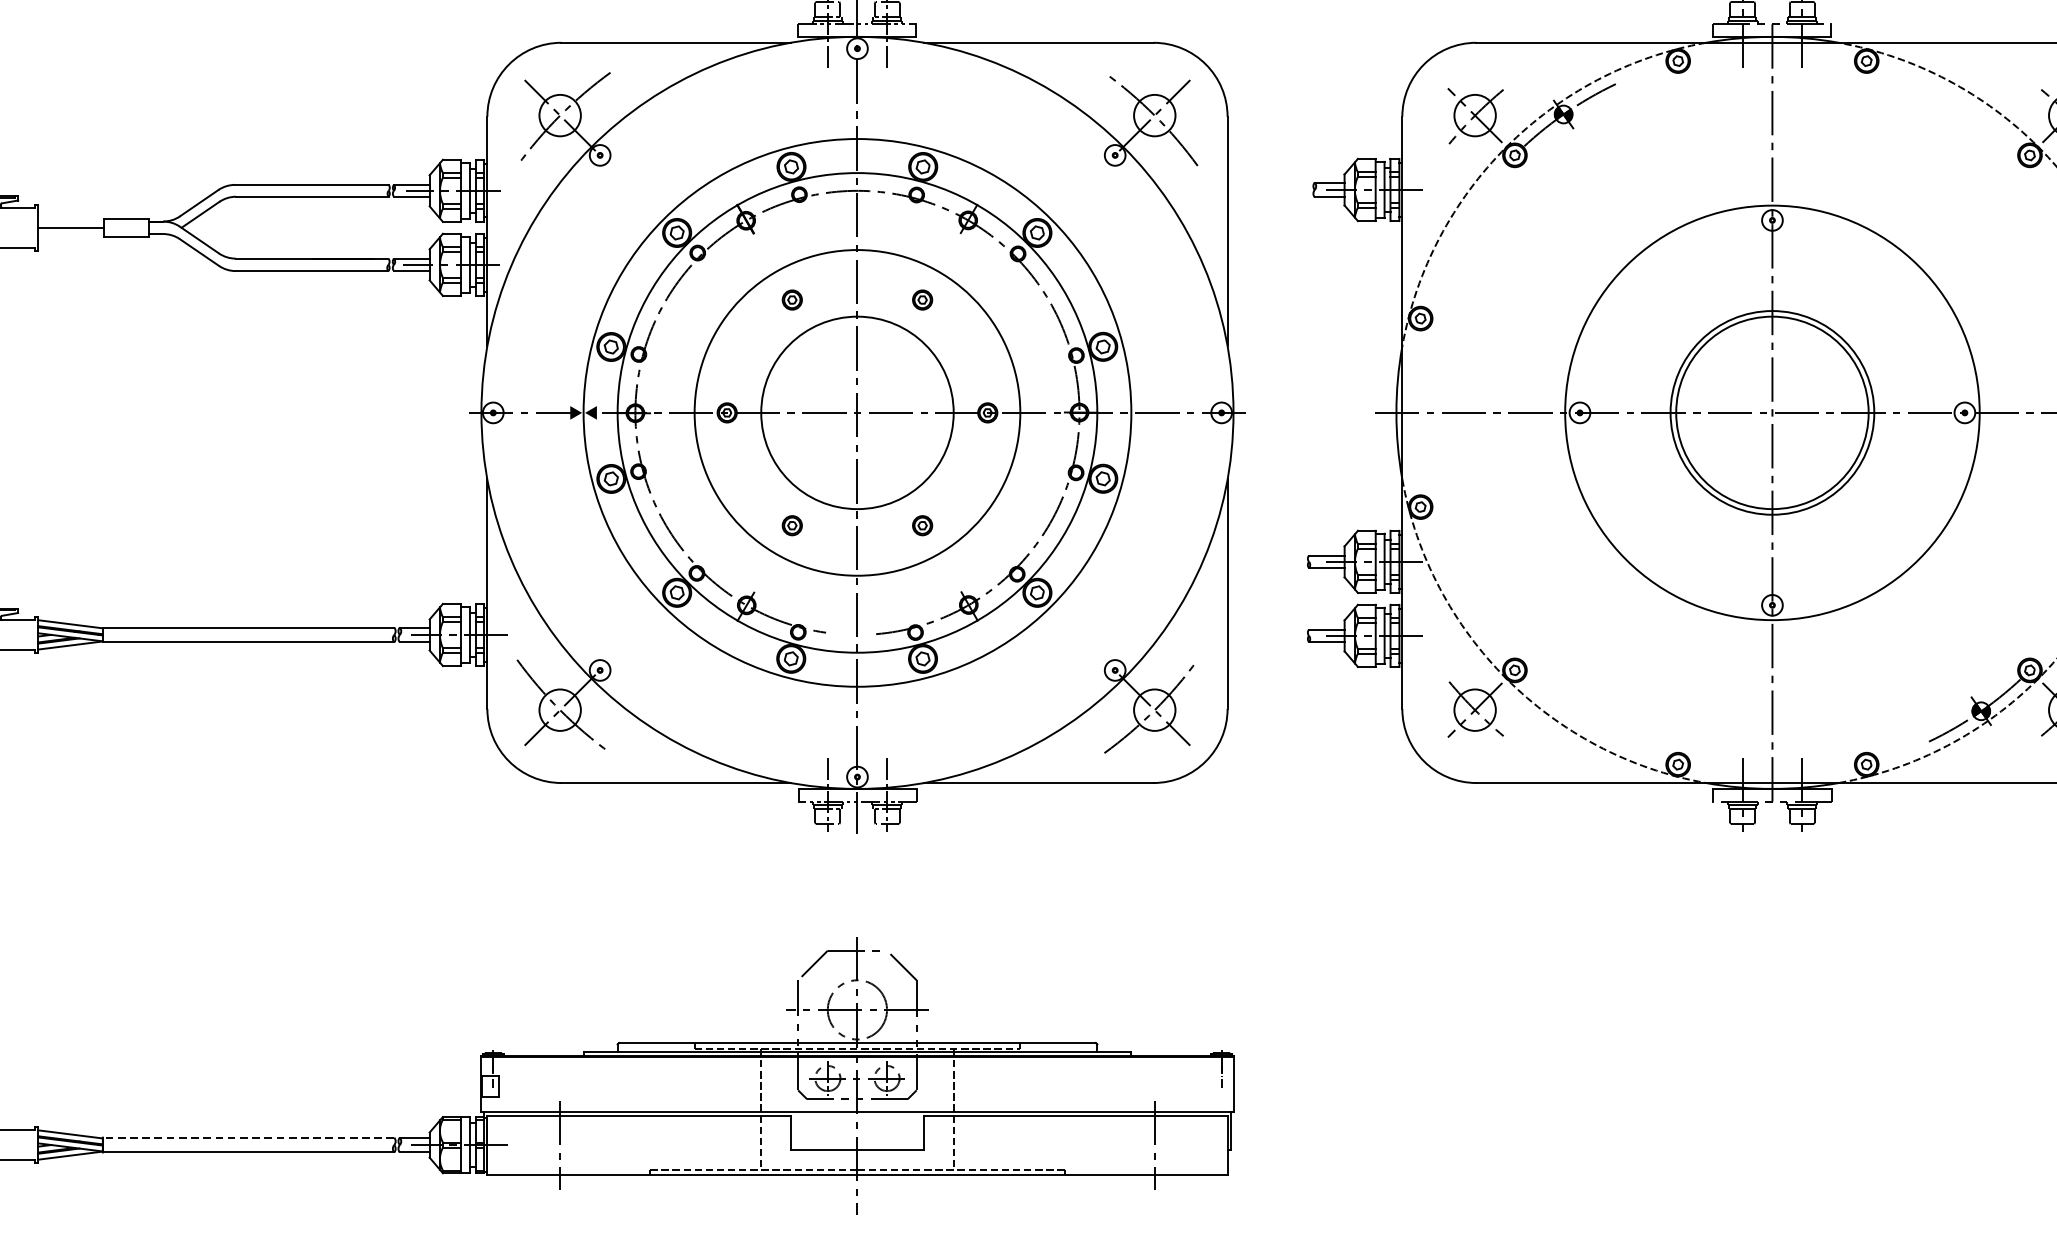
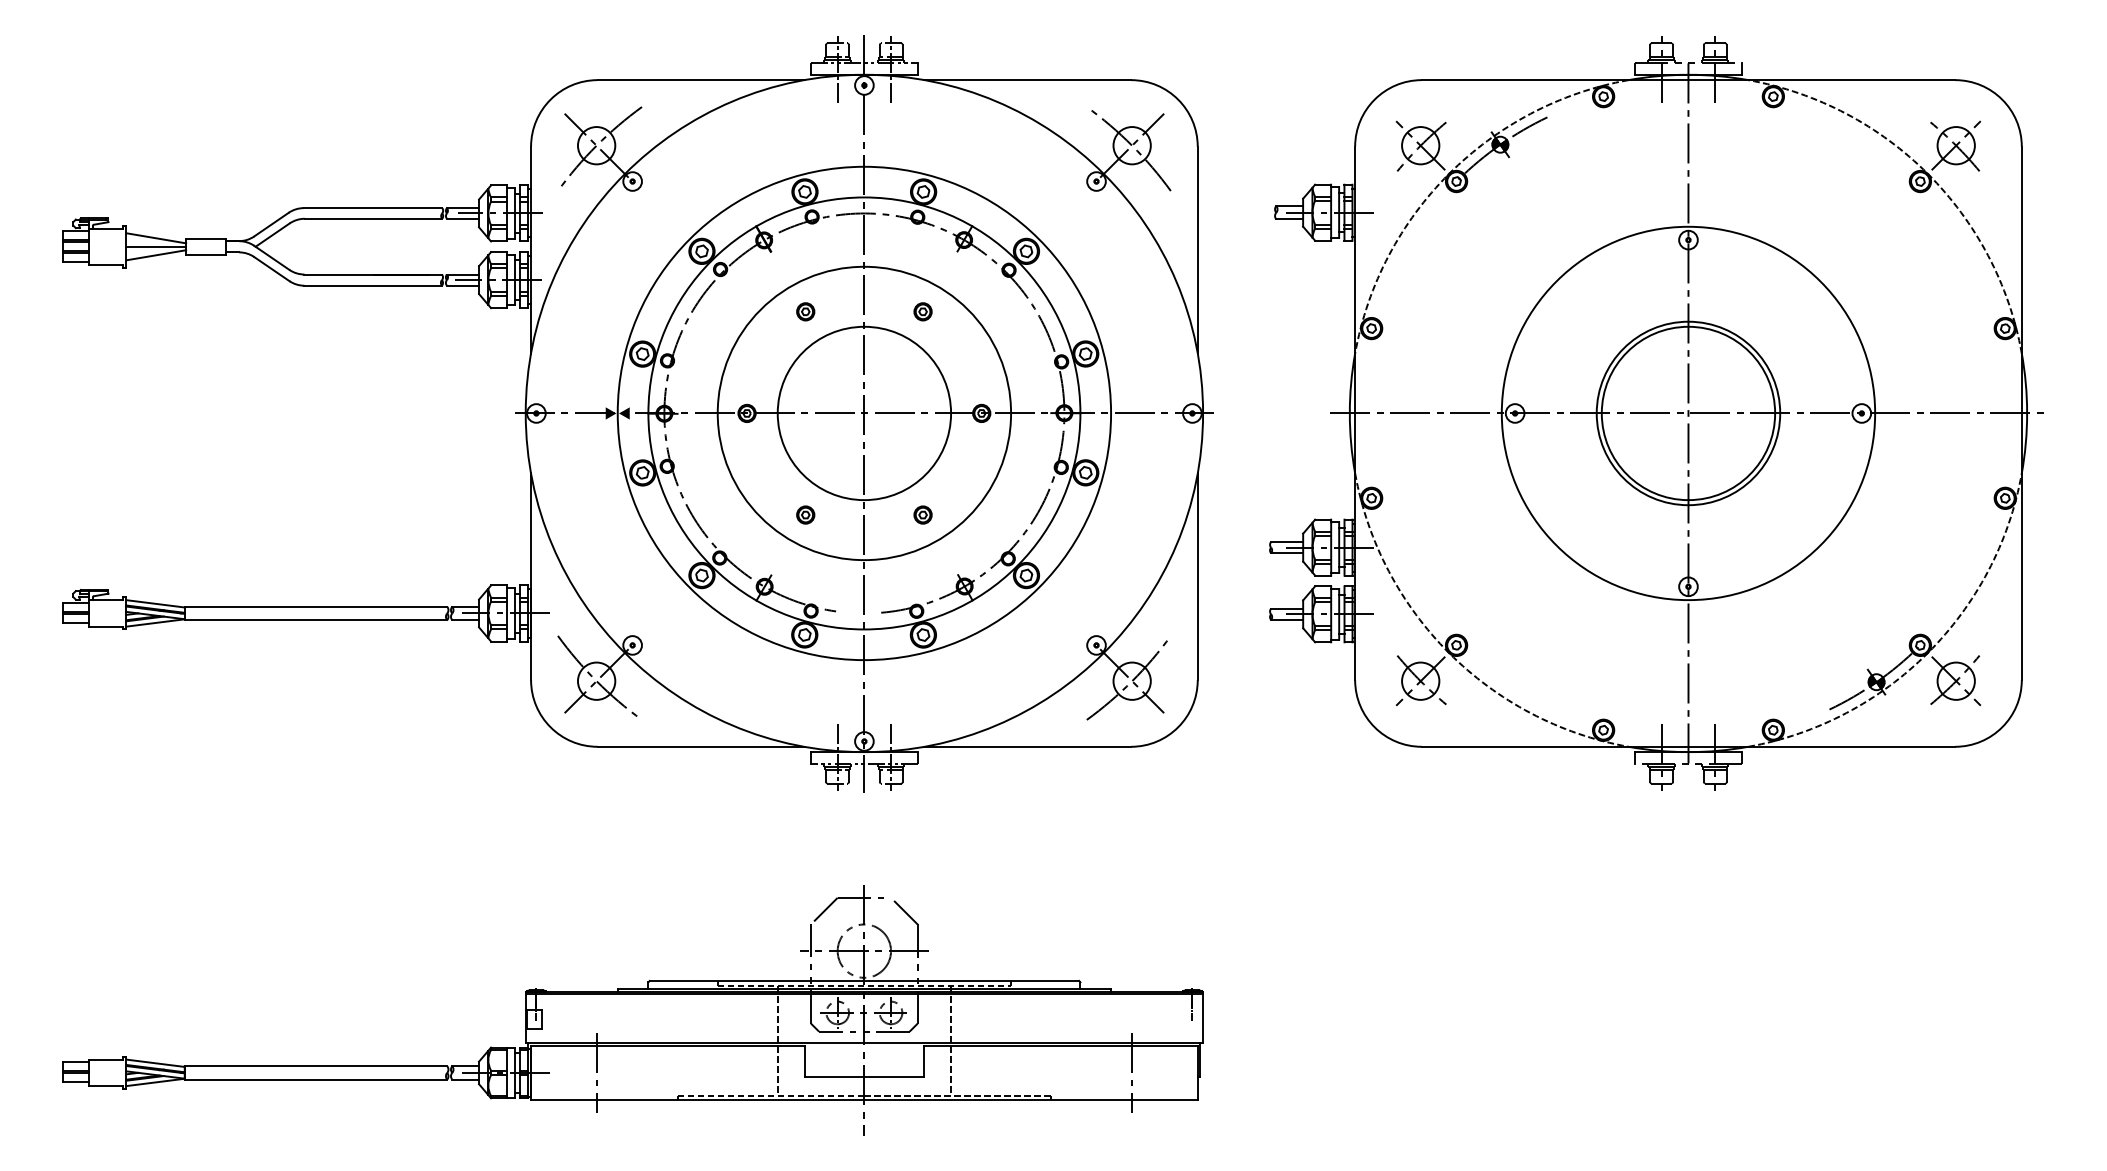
line: (71, 218) -> (156, 238), added
line: (71, 237) -> (156, 255), added
line: (248, 1137) -> (315, 1066), dashed -> solid

